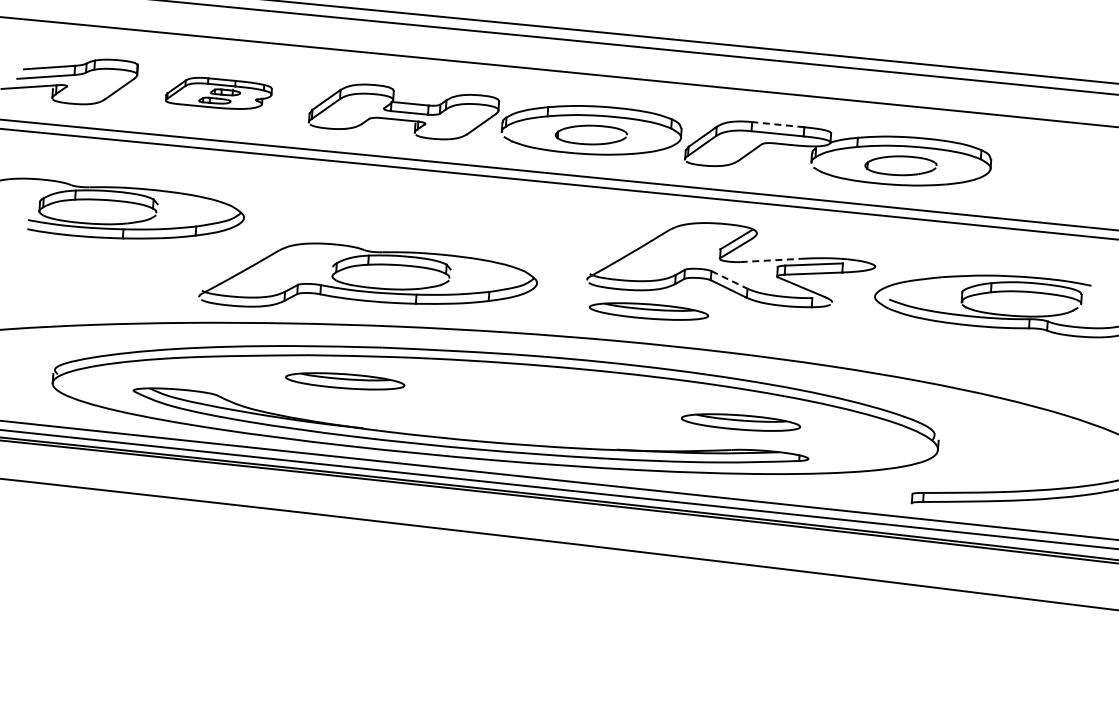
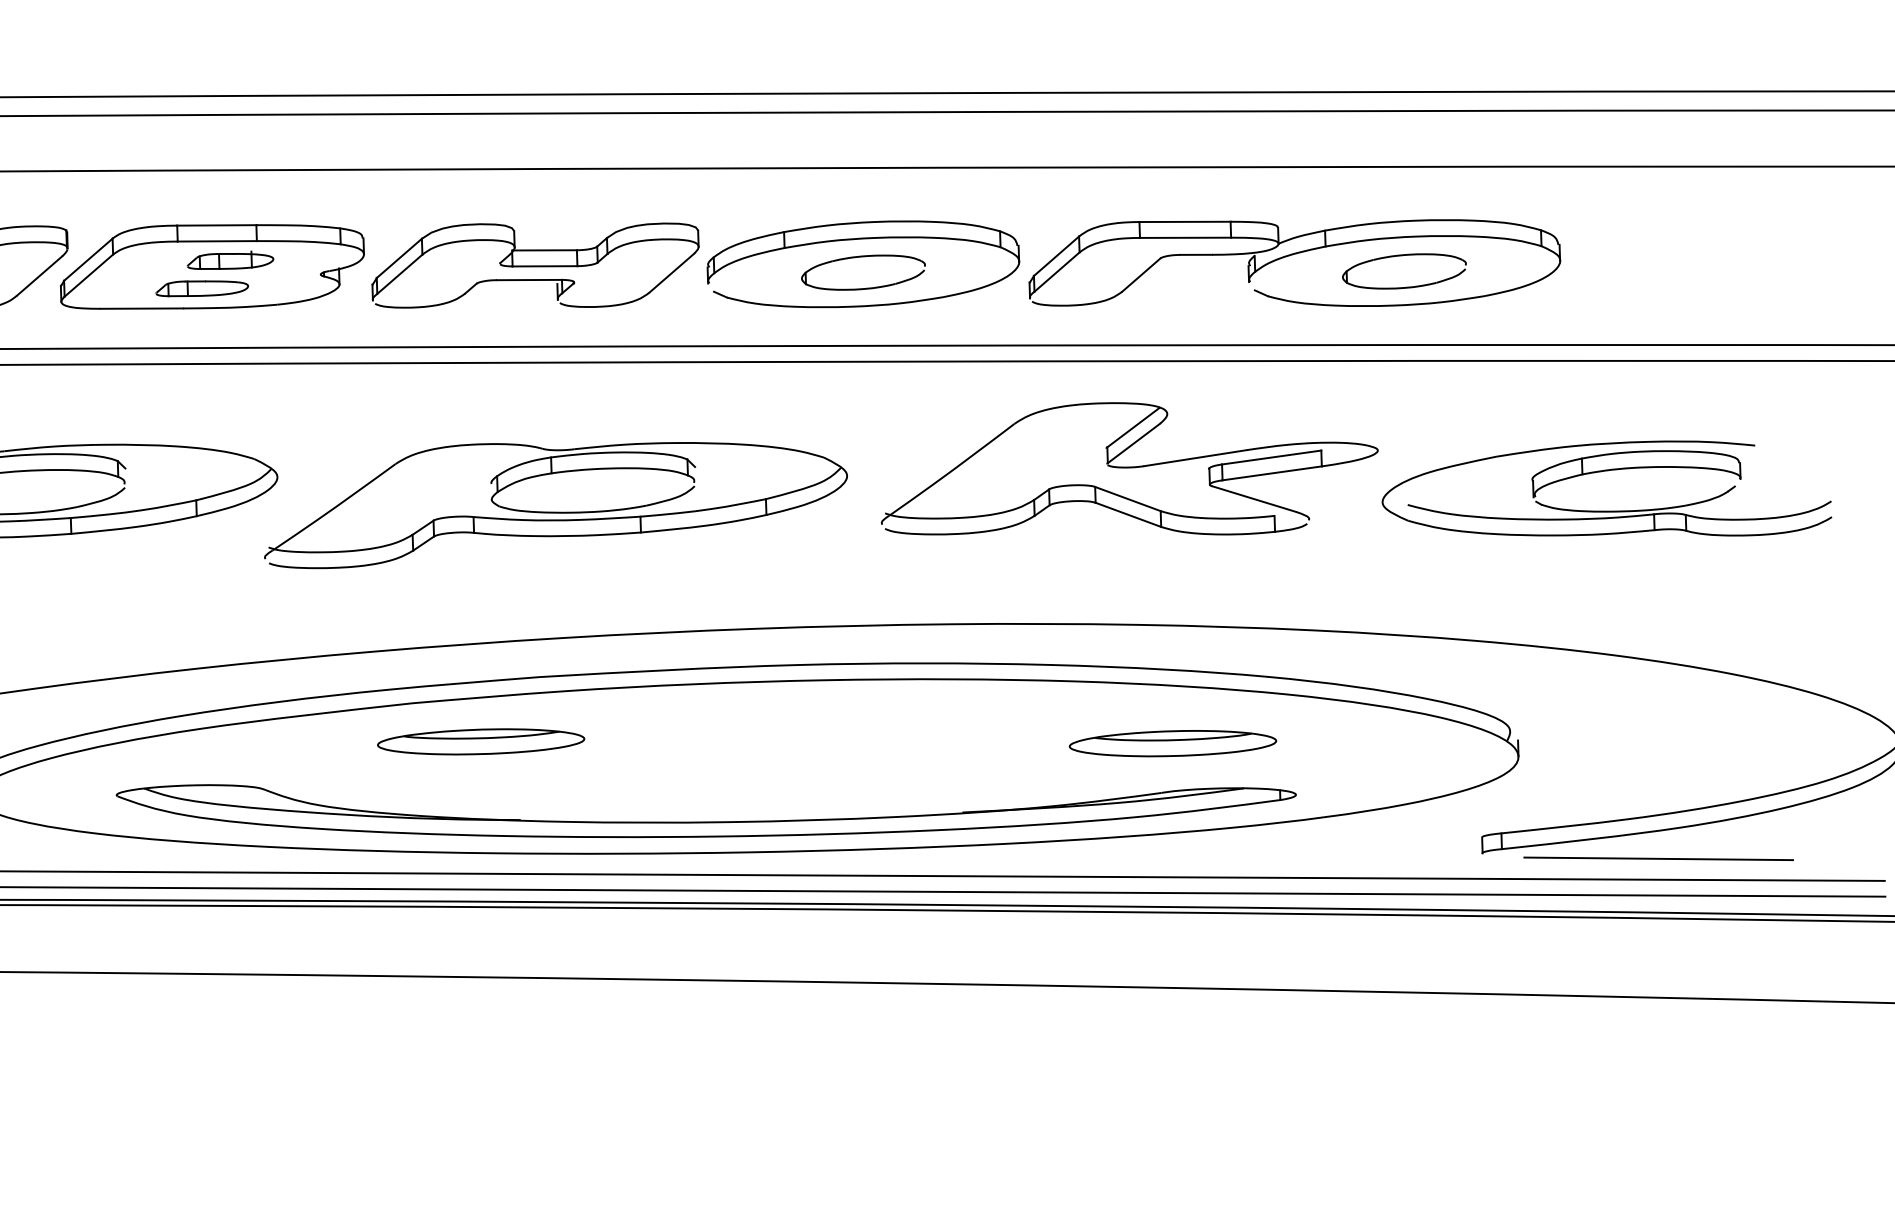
part: (218, 93) -> (211, 266), size x1.67
line: (777, 124) -> (1183, 221), dashed -> solid
line: (770, 260) -> (1195, 458), dashed -> solid
part: (367, 274) -> (552, 490), moved
line: (729, 280) -> (1128, 500), dashed -> solid
part: (648, 311) -> (993, 567), removed
line: (1012, 516) -> (1659, 858), added

